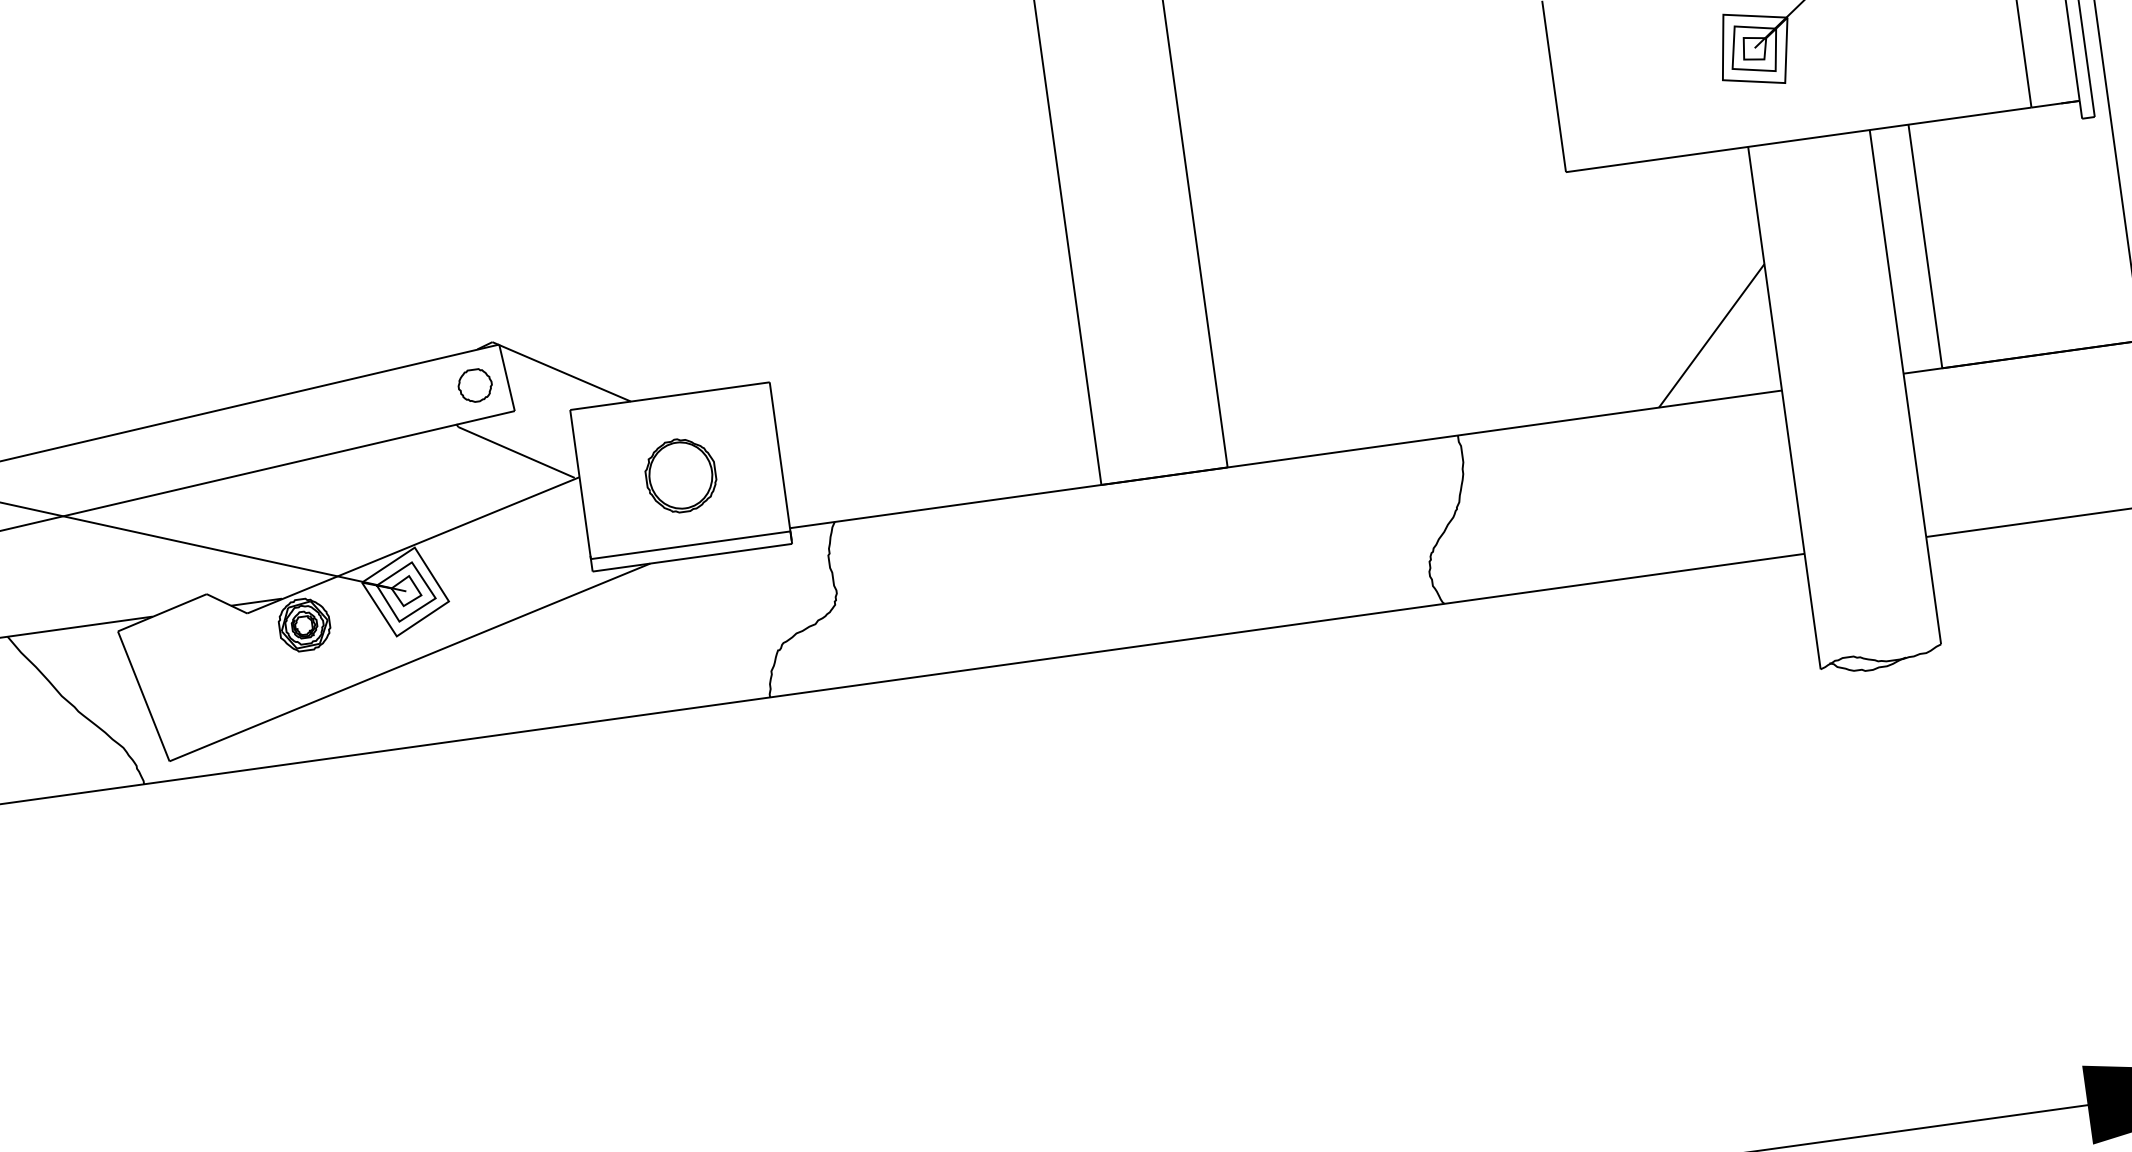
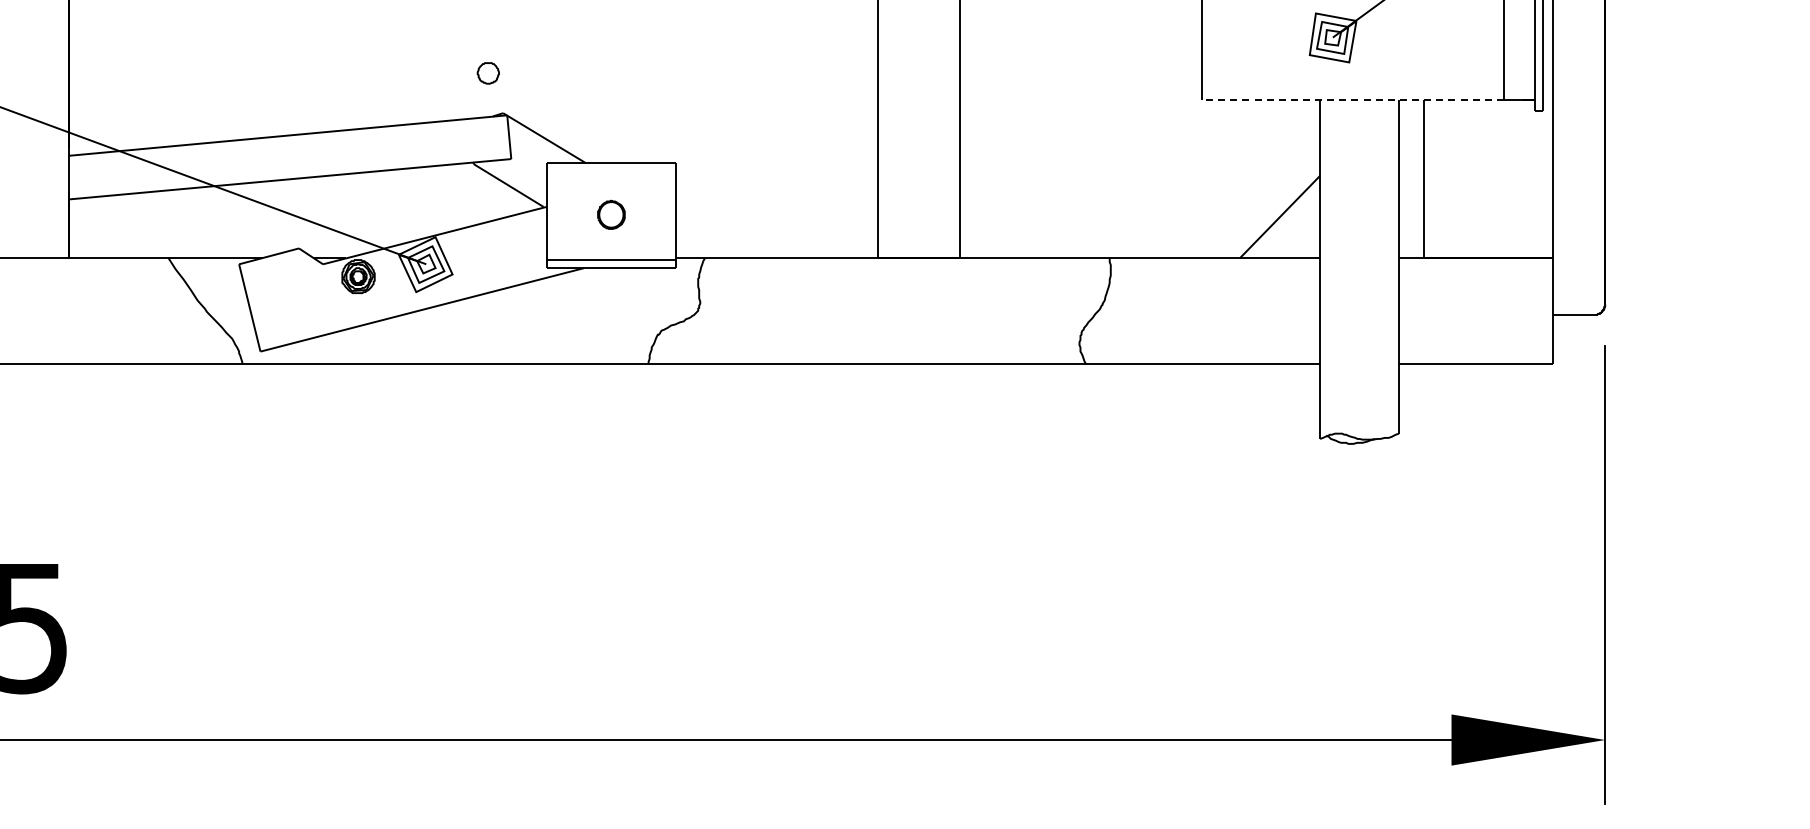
line: (1798, 139) -> (1352, 99), solid -> dashed
part: (473, 386) -> (487, 73), moved
part: (681, 475) -> (611, 214), size x0.6

